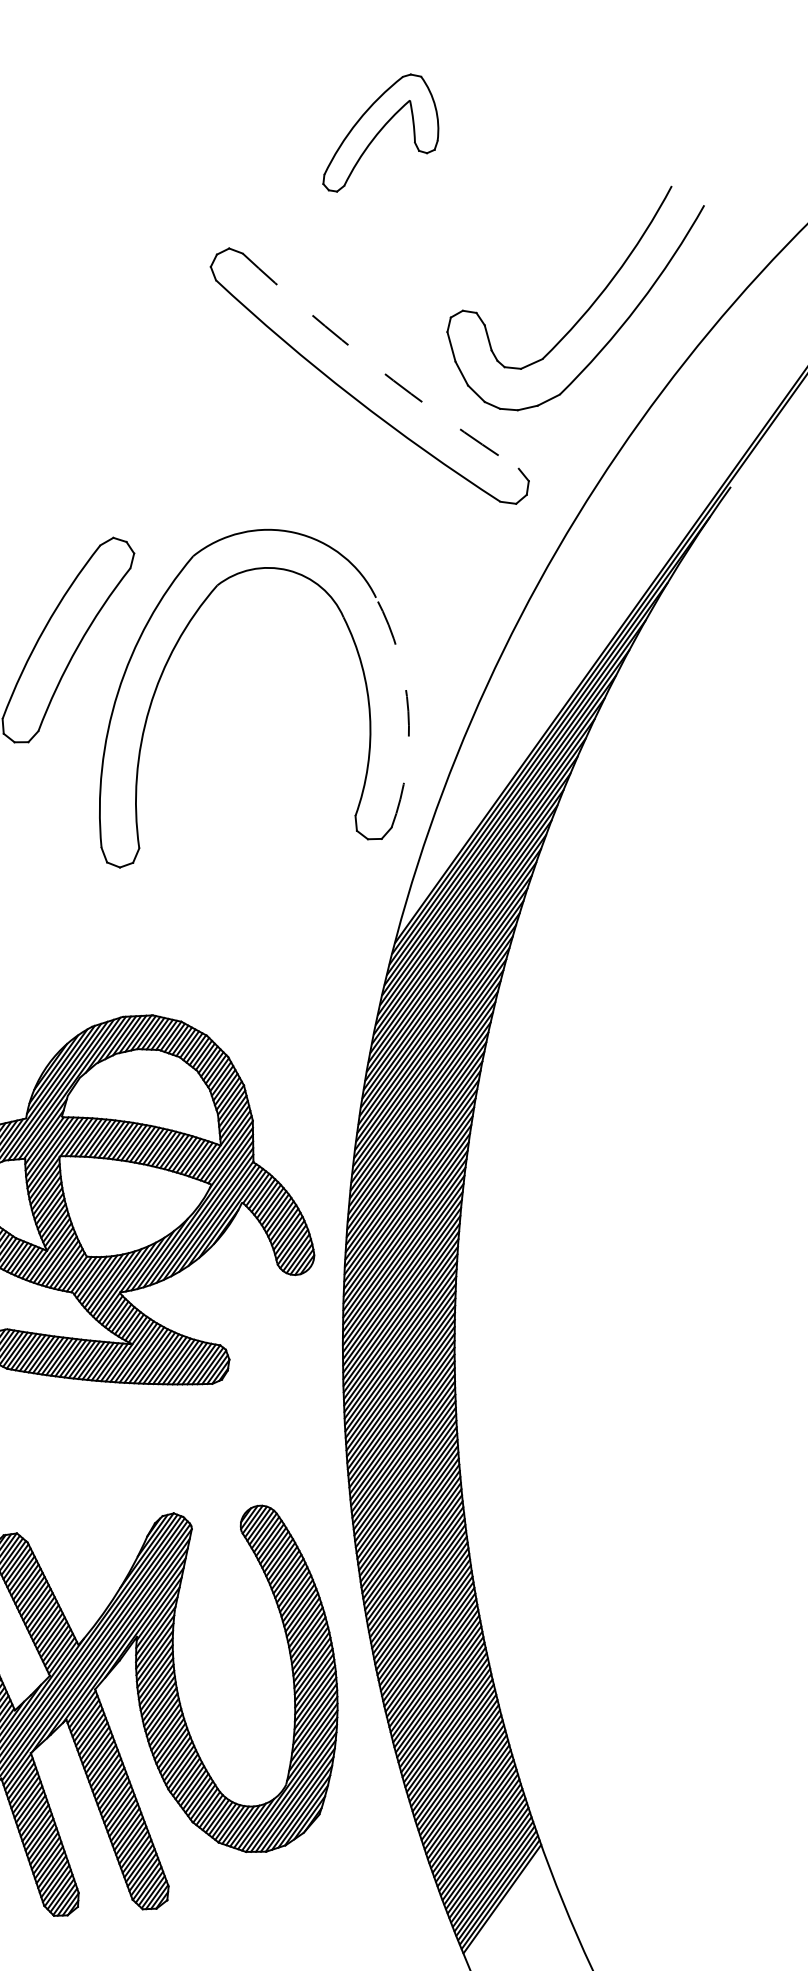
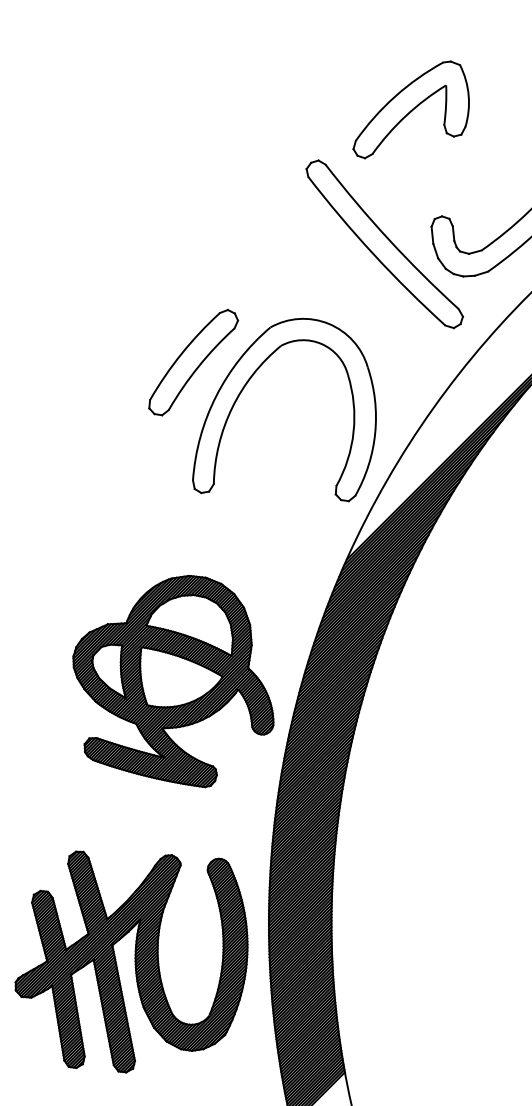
part: (376, 131) -> (410, 109), size x1.67
arc: (375, 367) -> (388, 239), dashed -> solid
arc: (408, 710) -> (375, 432), dashed -> solid

